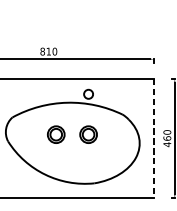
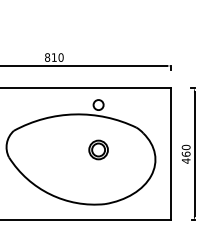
part: (56, 134) -> (62, 149), removed
line: (153, 138) -> (170, 154), dashed -> solid

